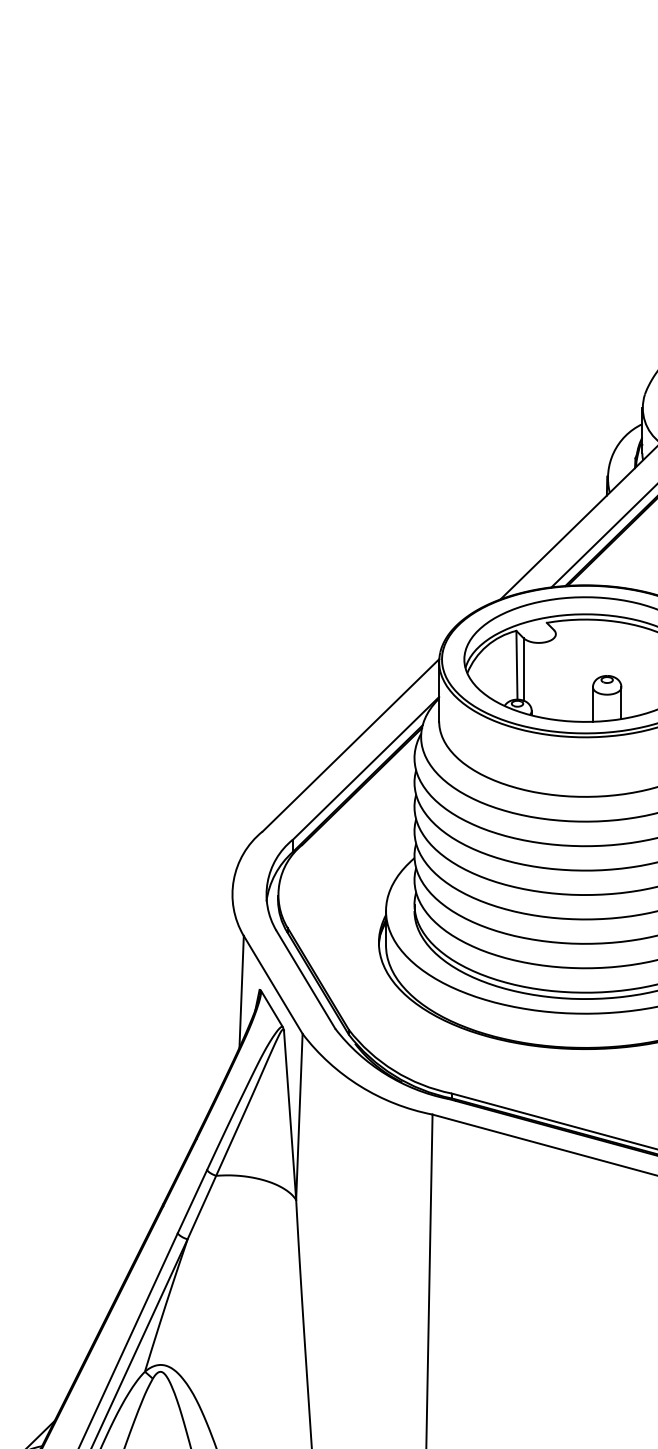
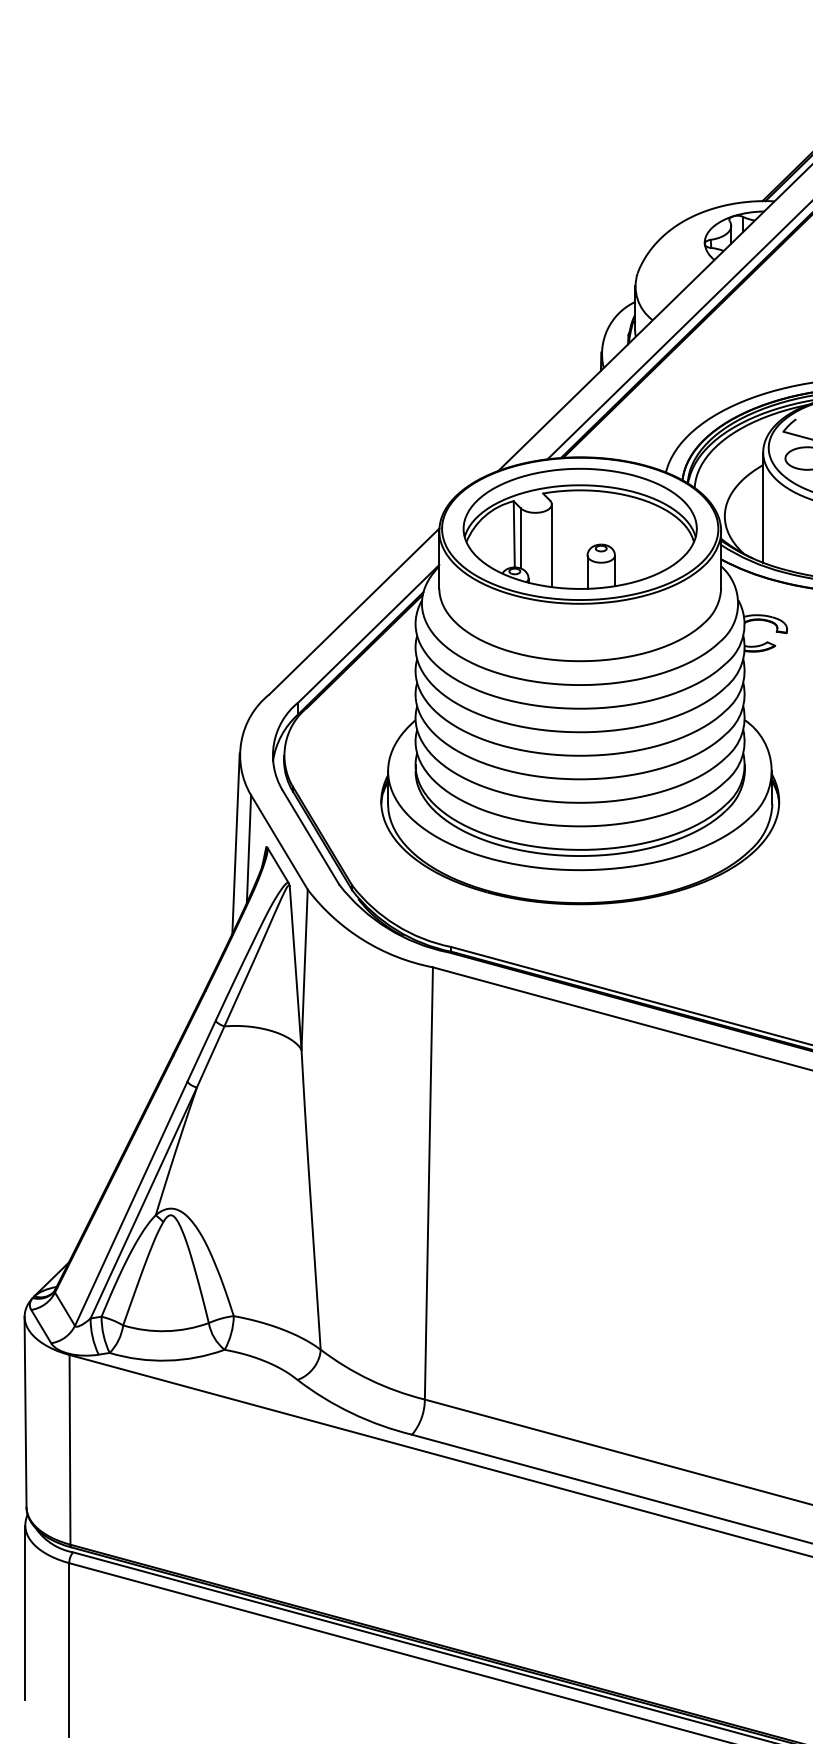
line: (555, 676) -> (551, 545), added
line: (227, 986) -> (235, 843), added

